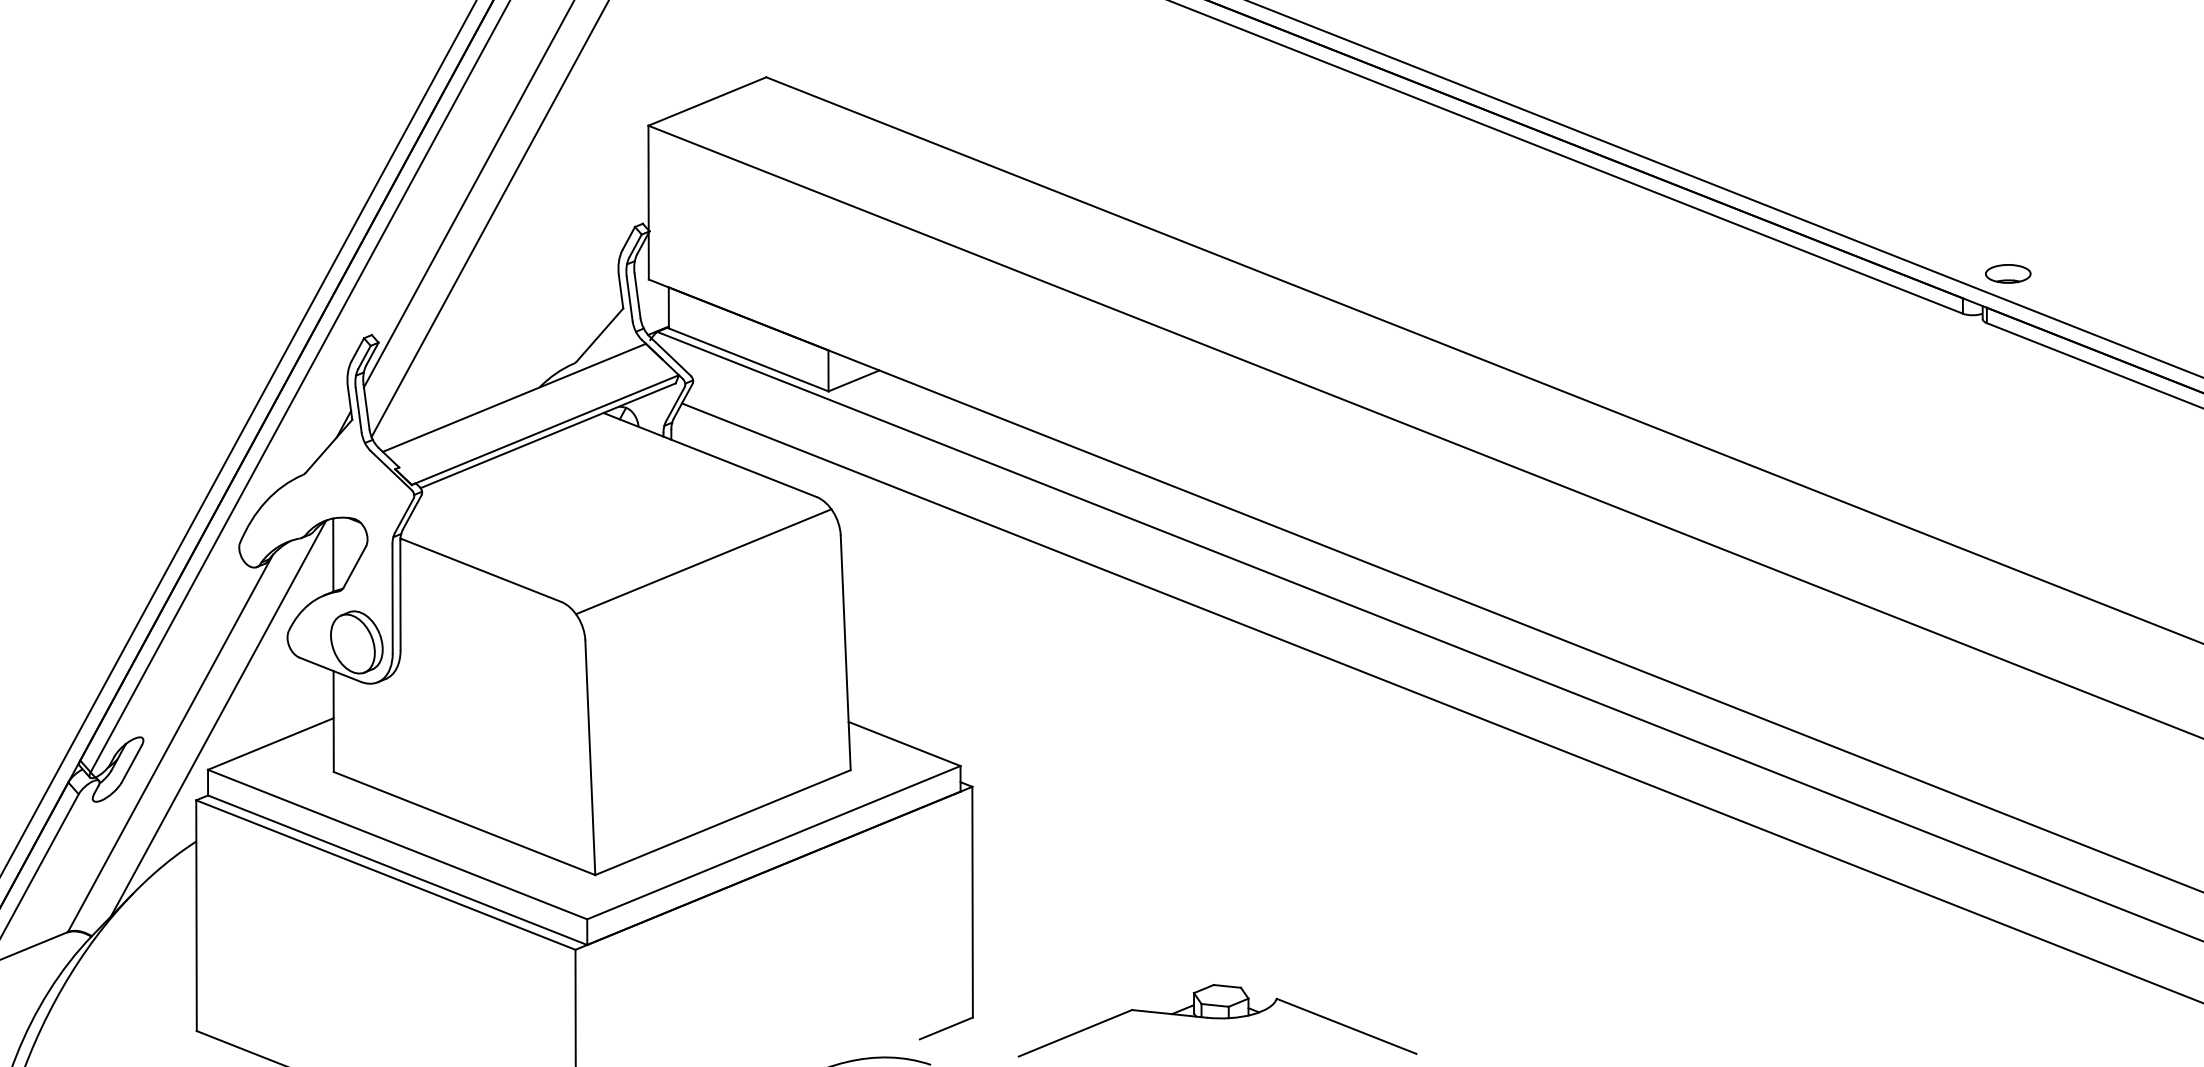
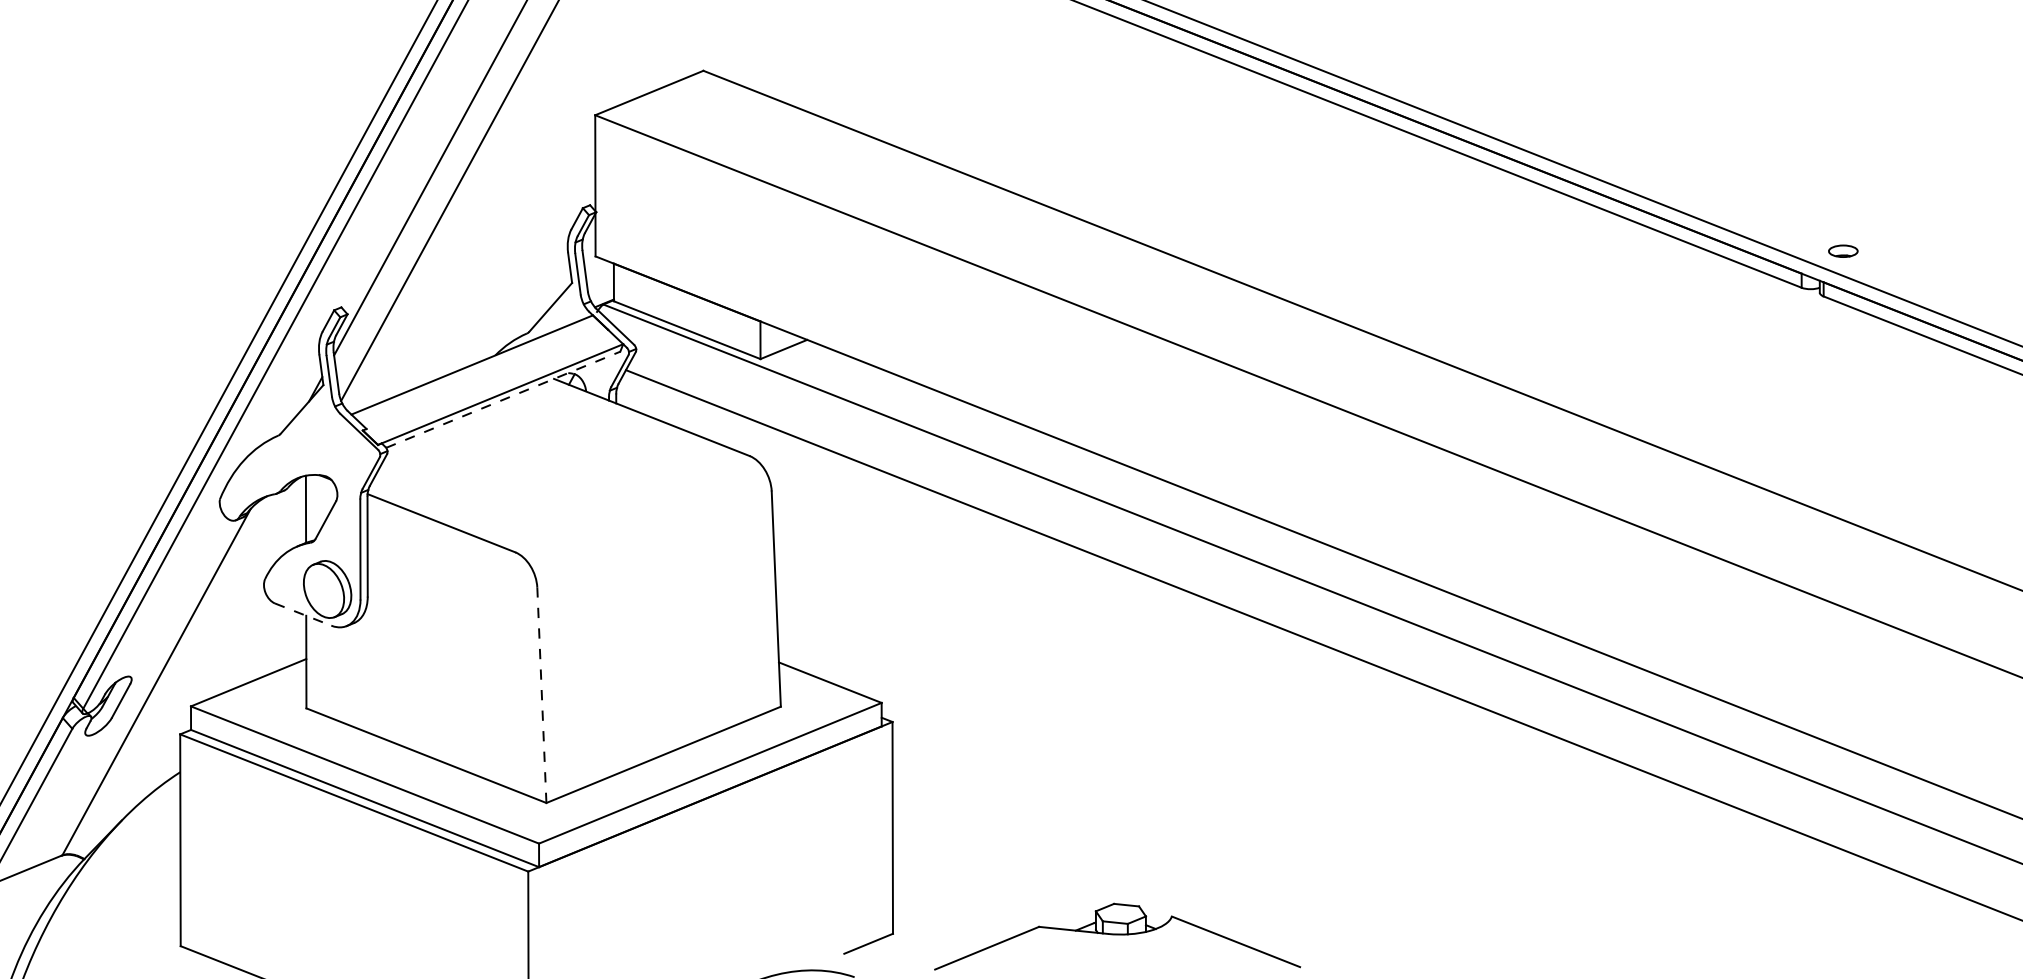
part: (2008, 273) -> (1843, 250), size x0.7
line: (548, 435) -> (503, 399), solid -> dashed
line: (703, 561) -> (645, 515), removed
line: (330, 669) -> (303, 614), solid -> dashed
line: (218, 718) -> (200, 659), removed
line: (590, 757) -> (542, 695), solid -> dashed

